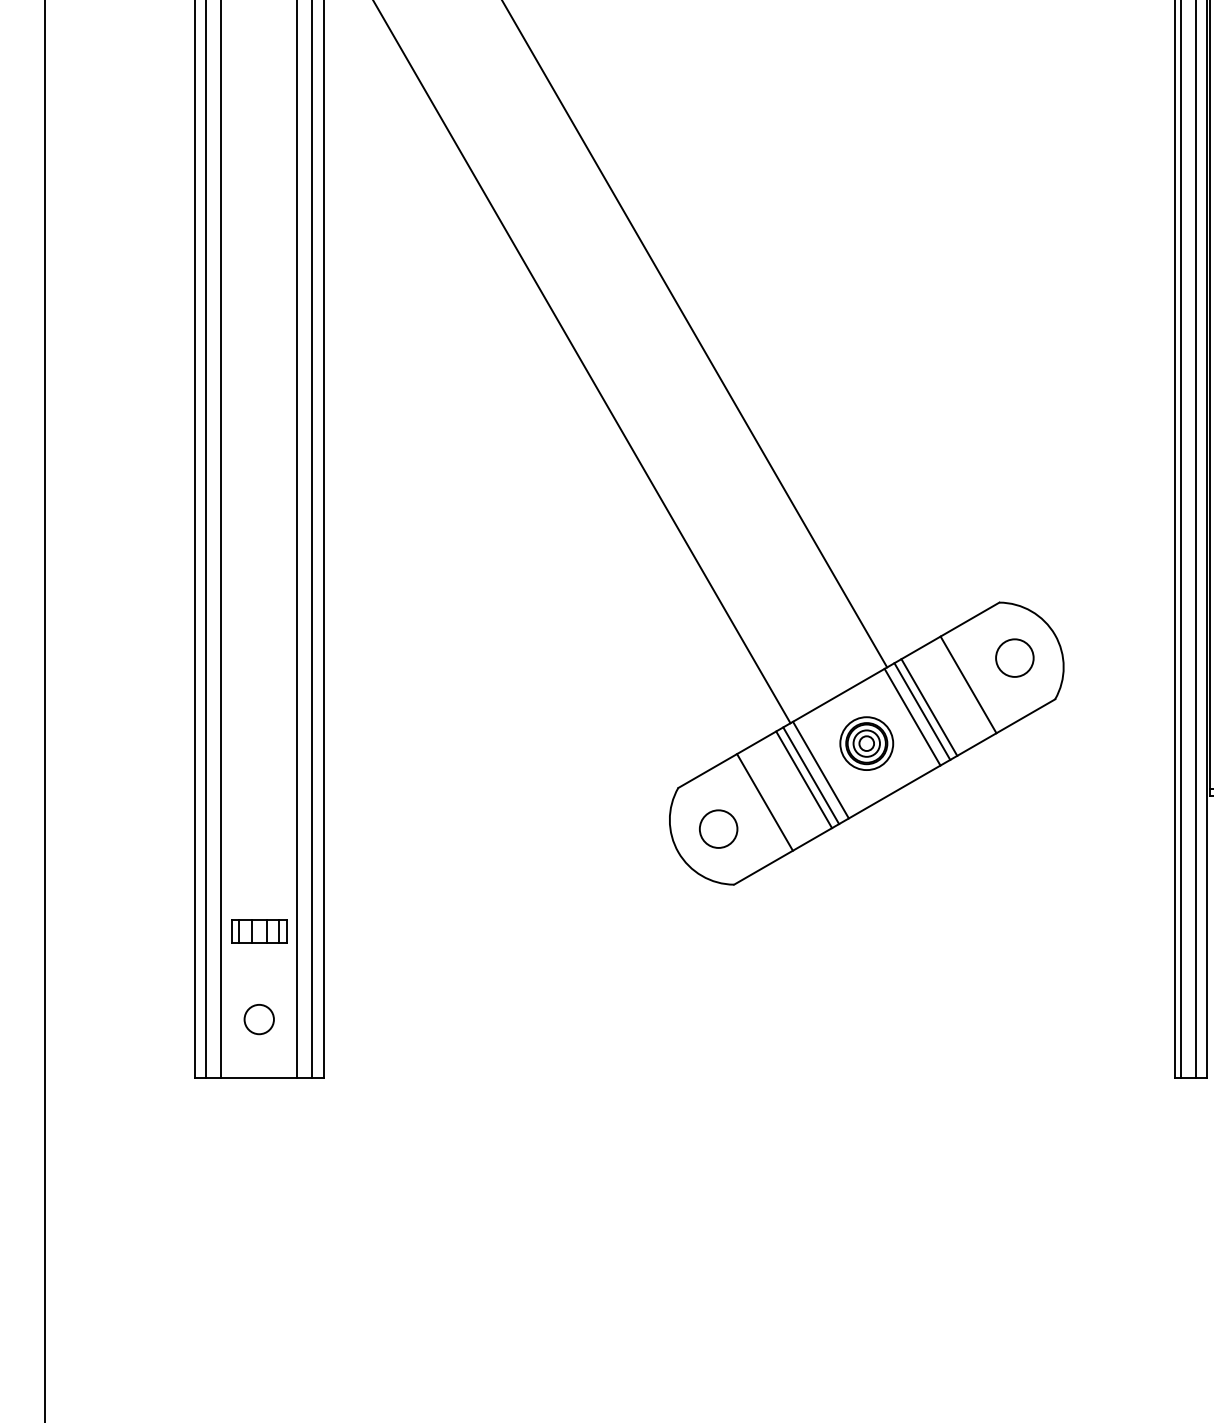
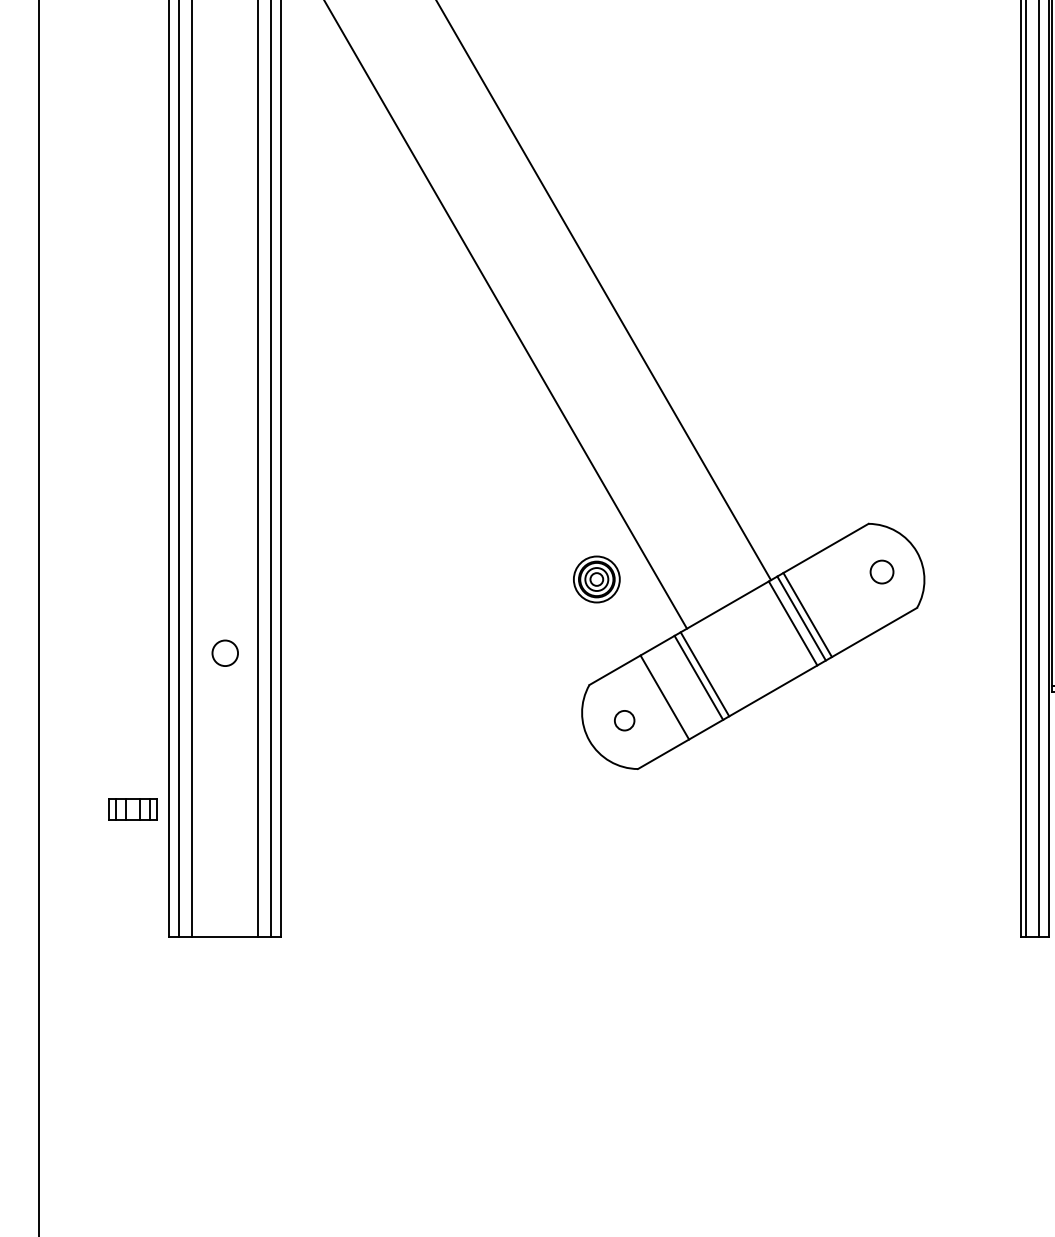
circle: (1014, 657) -> (881, 571), size x0.7
line: (968, 684) -> (841, 595), removed
part: (866, 743) -> (596, 579), moved
line: (820, 769) -> (713, 668), removed
circle: (718, 828) -> (624, 720), size x0.6
part: (259, 931) -> (133, 809), moved
circle: (258, 1019) -> (224, 653), moved

